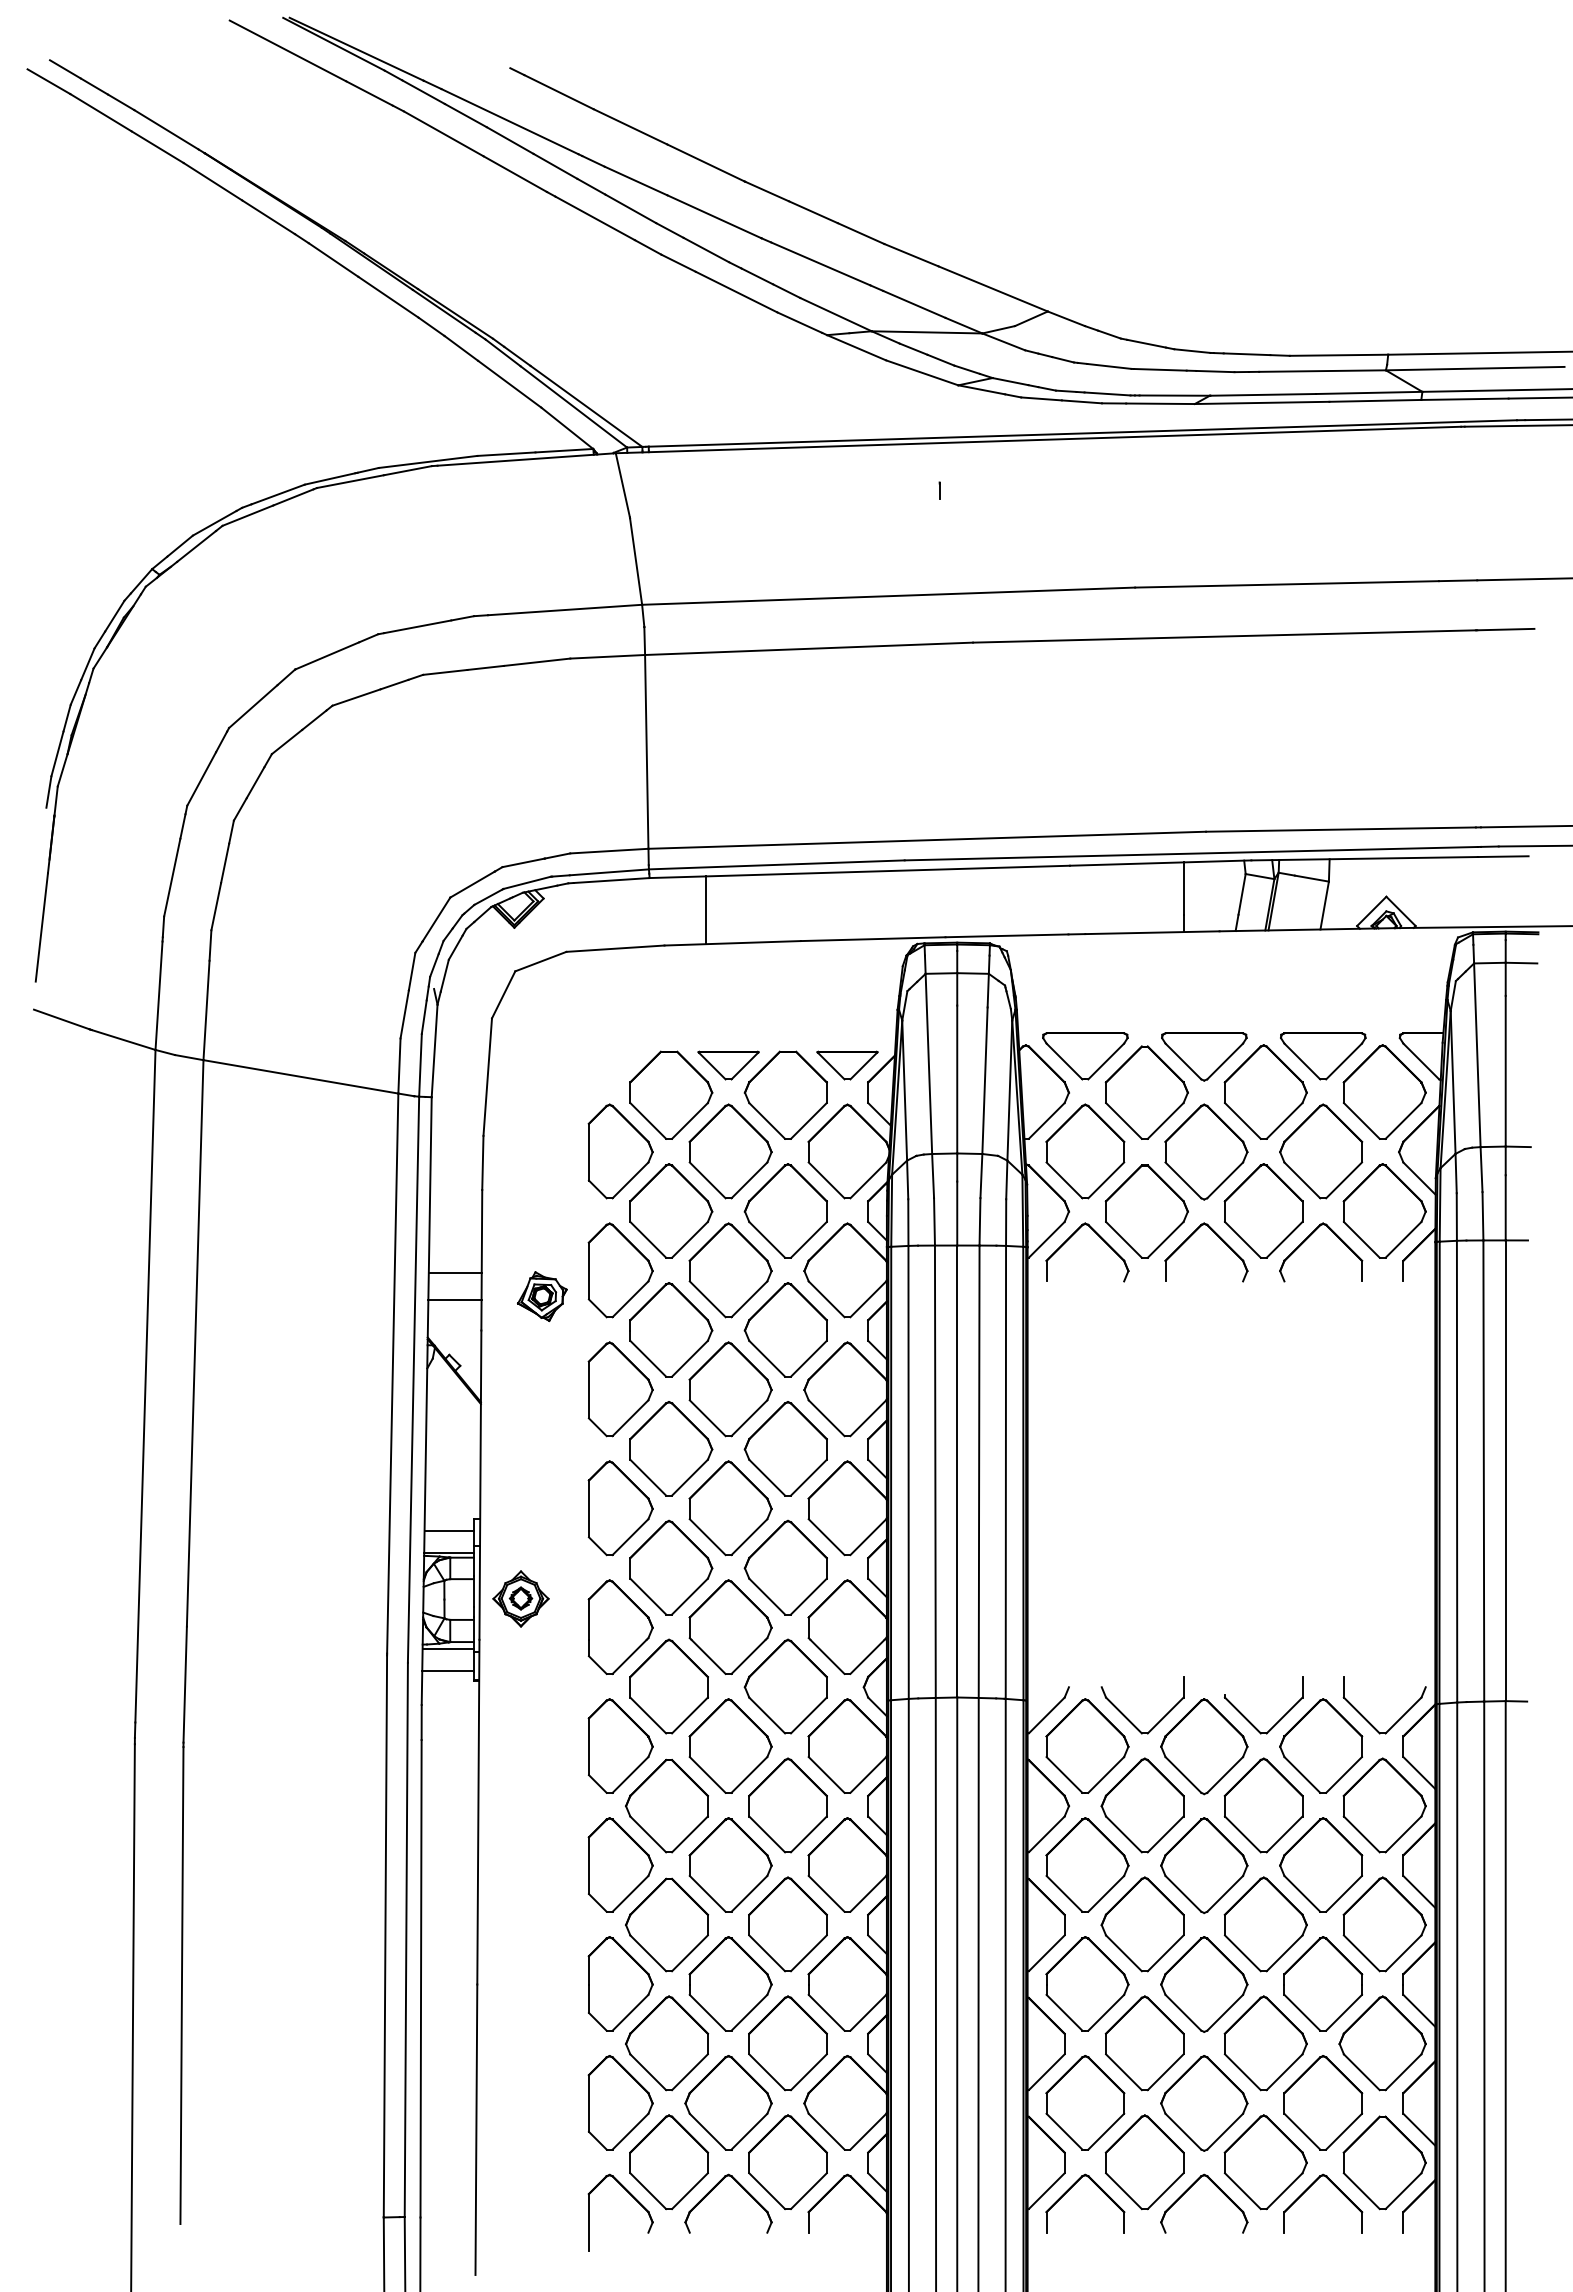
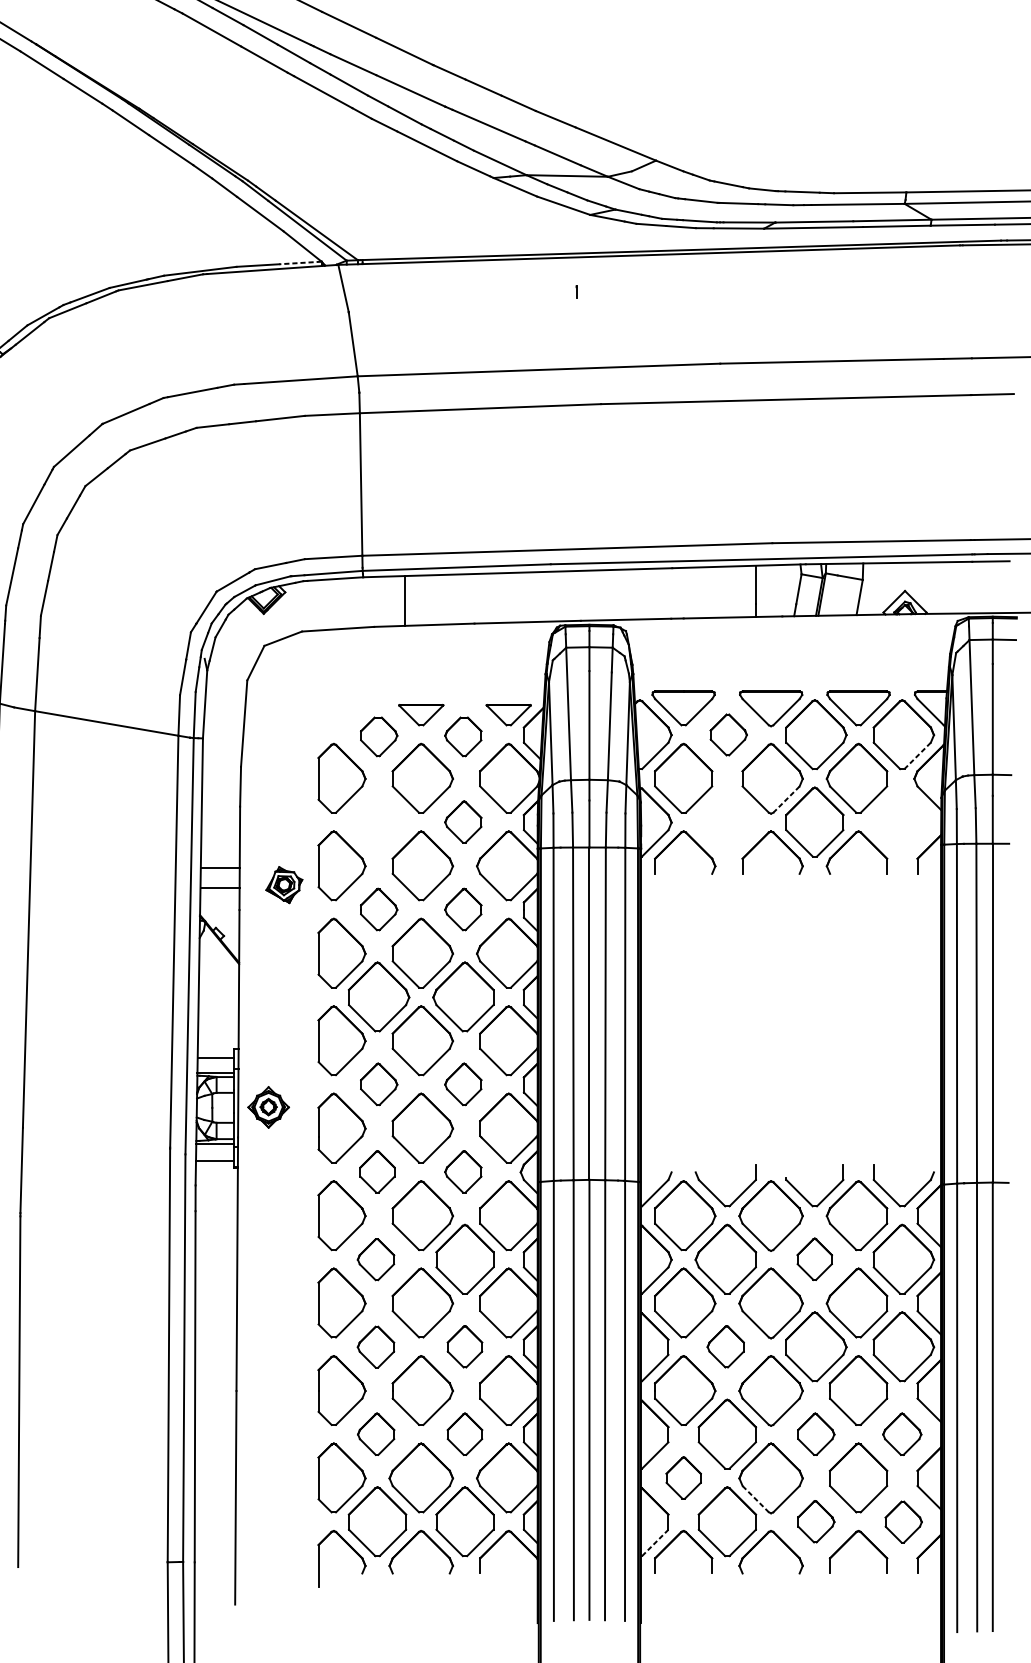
line: (564, 450) -> (300, 262), solid -> dashed
part: (1146, 1092) -> (728, 734), size x0.6
part: (671, 1094) -> (379, 736), size x0.6
part: (785, 1094) -> (463, 736), size x0.6
line: (1403, 1121) -> (917, 756), solid -> dashed
line: (1224, 1180) -> (785, 799), solid -> dashed
part: (671, 1210) -> (379, 821), removed
part: (785, 1210) -> (463, 821), size x0.6
part: (1384, 1210) -> (903, 821), removed
part: (1146, 1211) -> (728, 822), removed
part: (671, 1329) -> (379, 909), size x0.6
part: (785, 1329) -> (463, 909), size x0.6
part: (671, 1567) -> (379, 1084), size x0.6
part: (785, 1567) -> (463, 1084), size x0.6
part: (668, 1686) -> (377, 1171), size x0.6
part: (785, 1686) -> (463, 1171), size x0.6
part: (666, 1805) -> (375, 1259), size x0.6
part: (1263, 1805) -> (814, 1259), size x0.6
part: (666, 1924) -> (375, 1346), size x0.6
part: (787, 1924) -> (464, 1346), size x0.6
part: (1142, 1924) -> (725, 1346), size x0.6
part: (667, 2043) -> (376, 1434), size x0.6
part: (787, 2043) -> (464, 1434), size x0.6
part: (1265, 2043) -> (816, 1434), size x0.6
part: (1382, 2043) -> (902, 1434), size x0.6
part: (1085, 2102) -> (683, 1477), size x0.6
line: (1183, 2132) -> (755, 1499), solid -> dashed
part: (1265, 2162) -> (816, 1521), size x0.6
part: (1384, 2162) -> (903, 1521), size x0.6
line: (1047, 2190) -> (655, 1542), solid -> dashed

